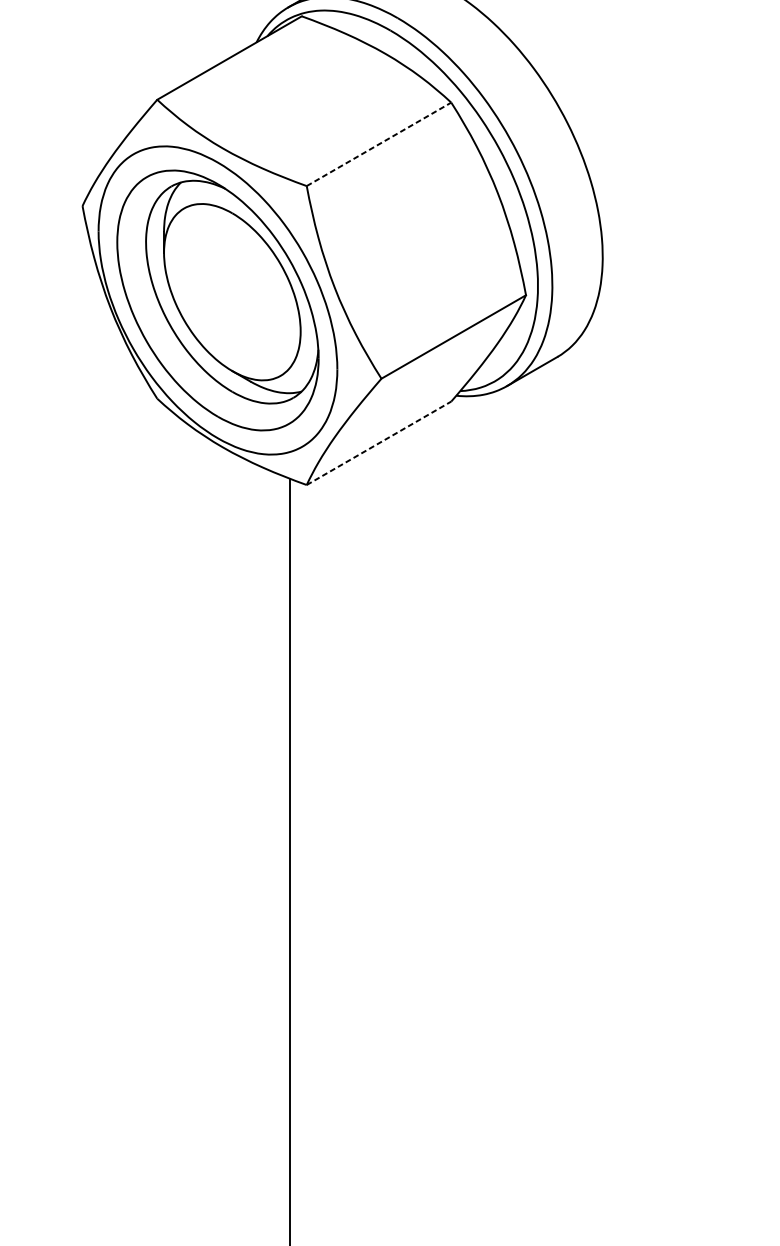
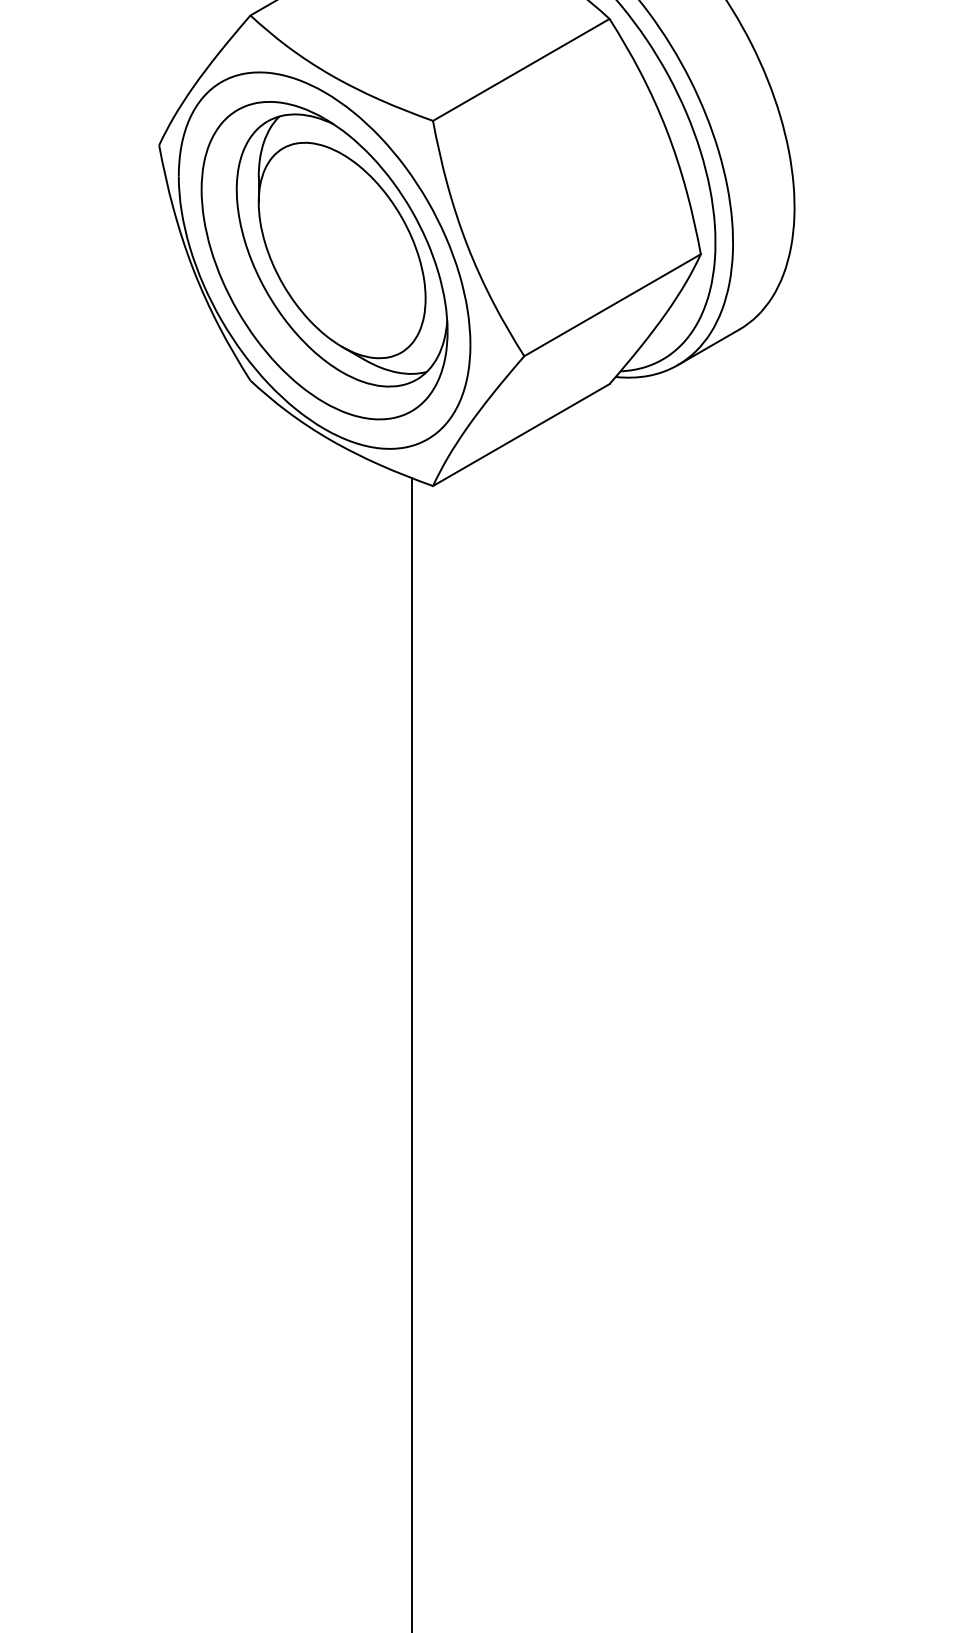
line: (379, 143) -> (521, 69), dashed -> solid
line: (379, 443) -> (521, 435), dashed -> solid

